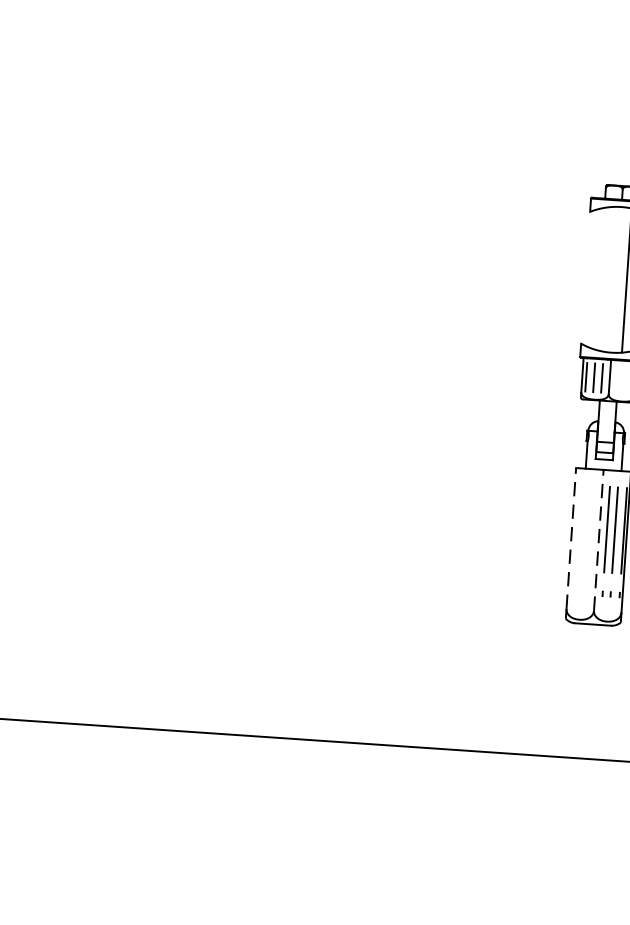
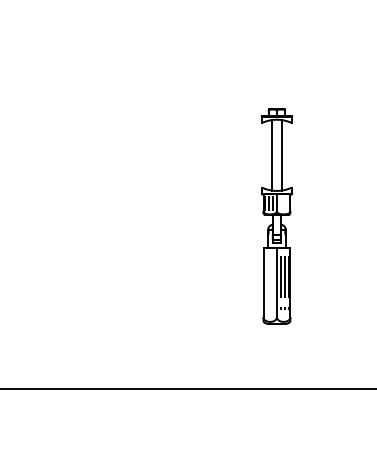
line: (605, 279) -> (271, 155), added
line: (571, 538) -> (263, 282), dashed -> solid
line: (597, 540) -> (276, 282), dashed -> solid

